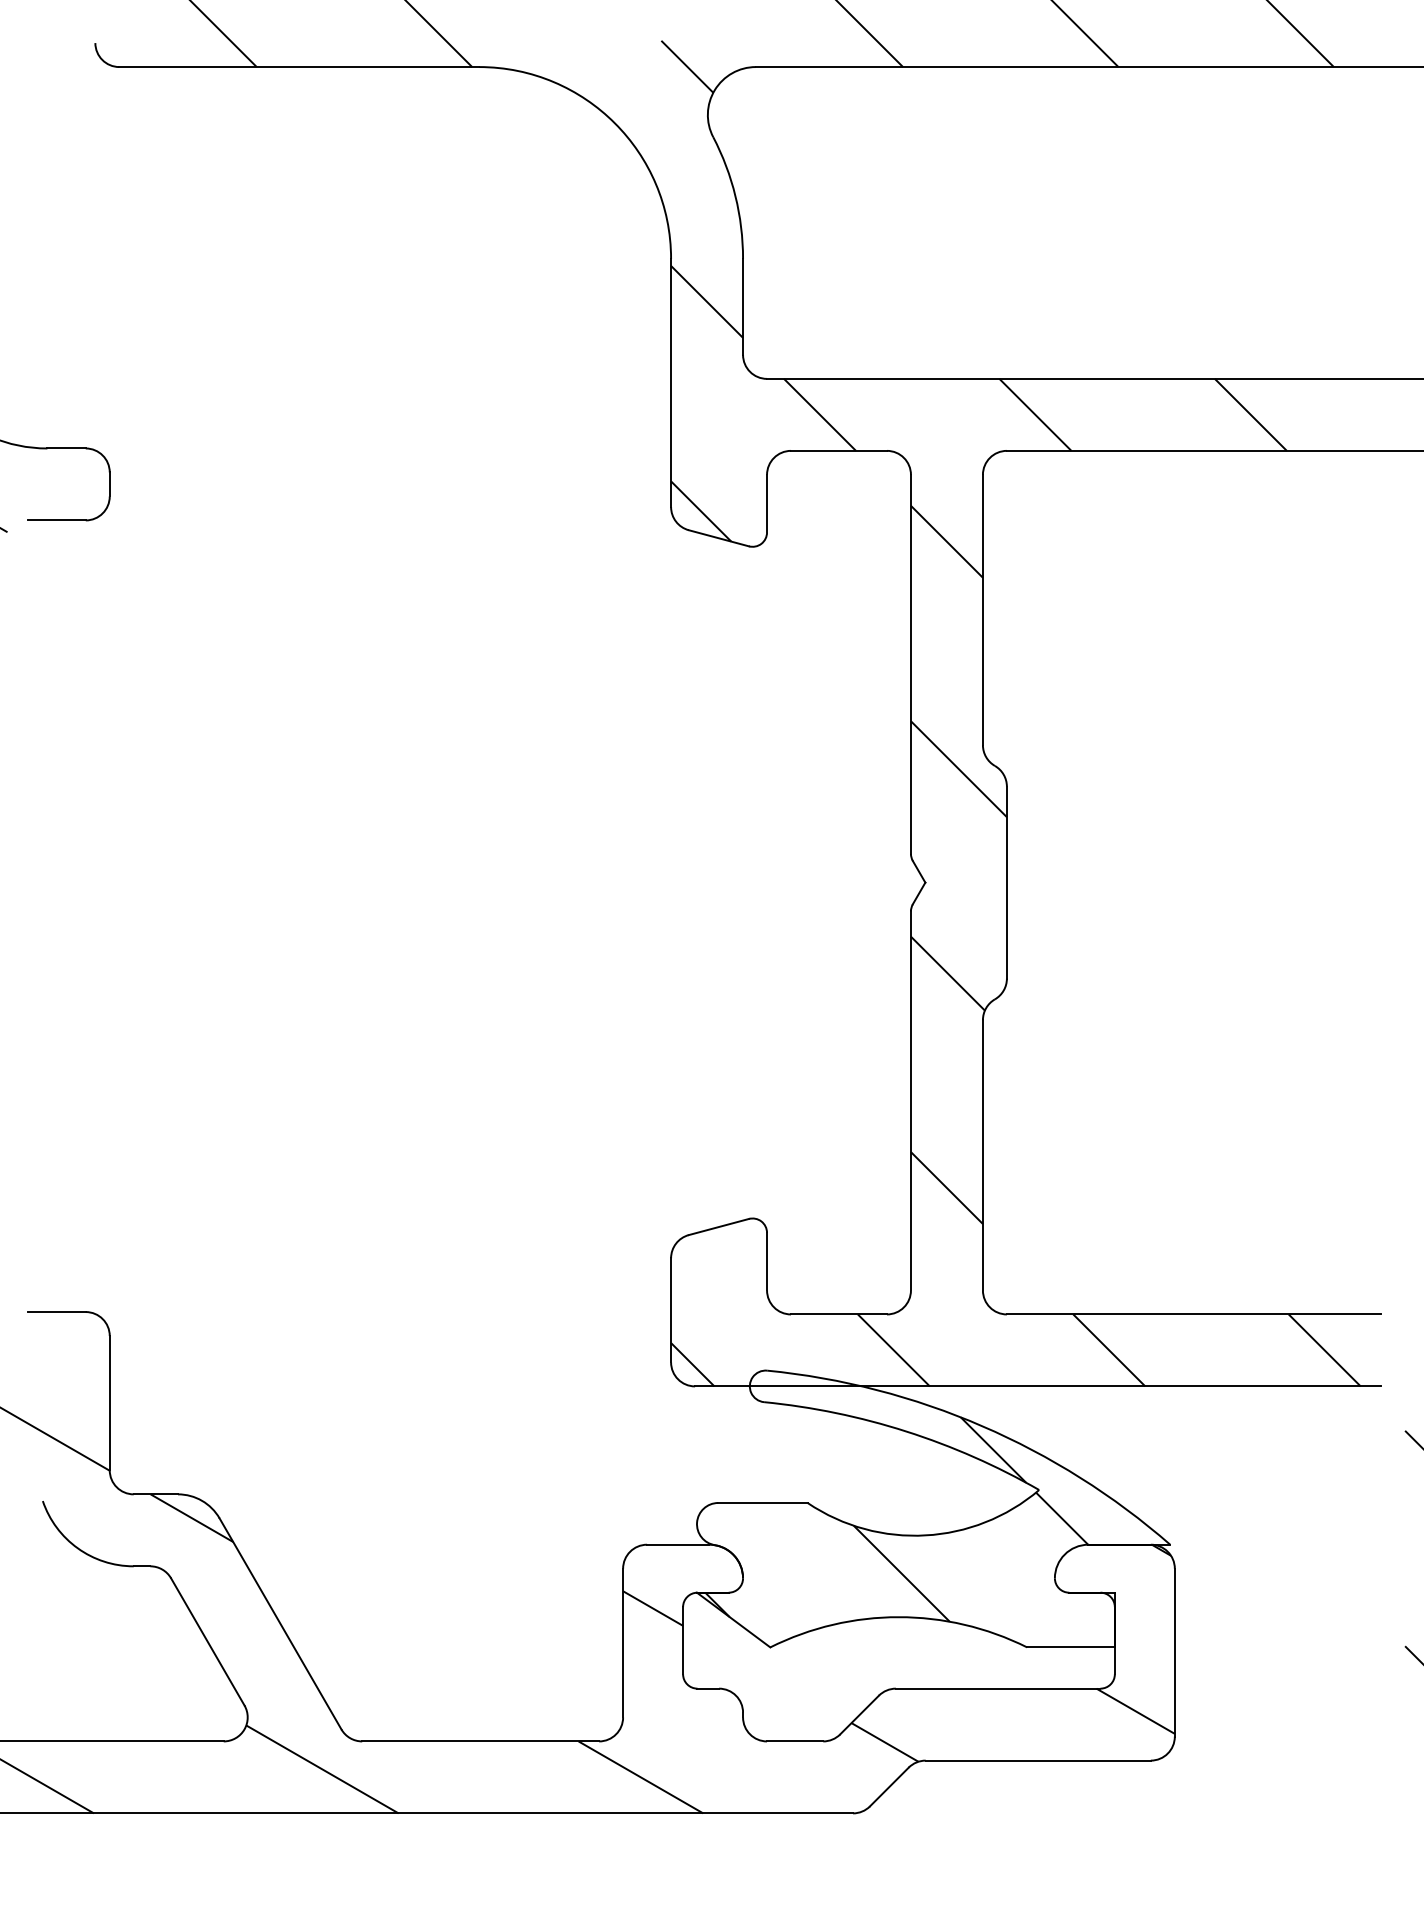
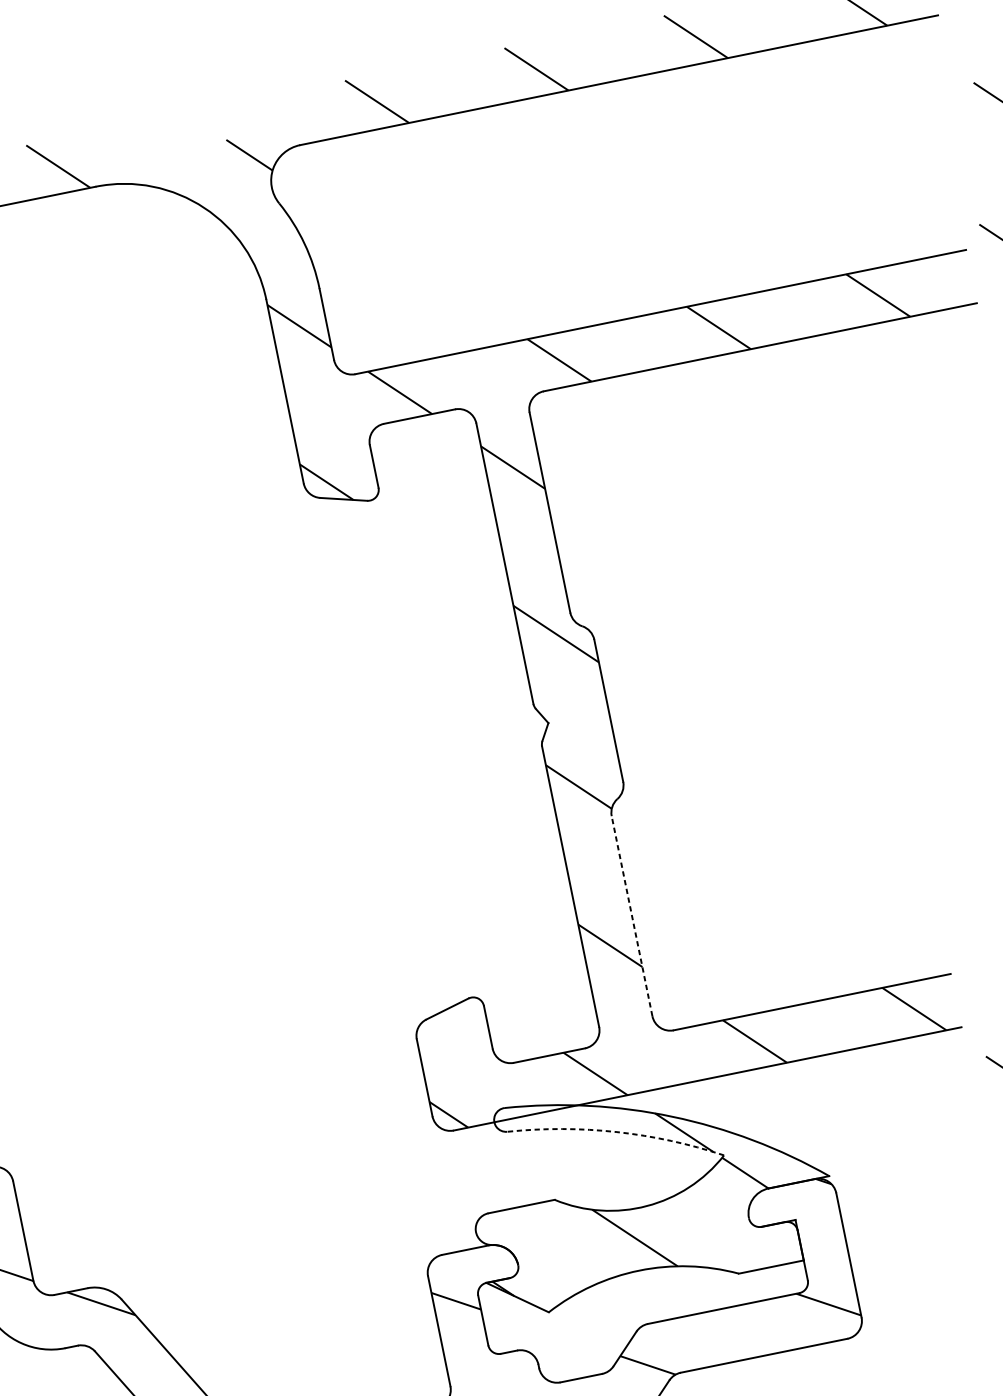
line: (982, 1154) -> (631, 915), solid -> dashed
arc: (906, 1431) -> (617, 1132), solid -> dashed

